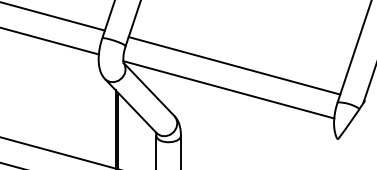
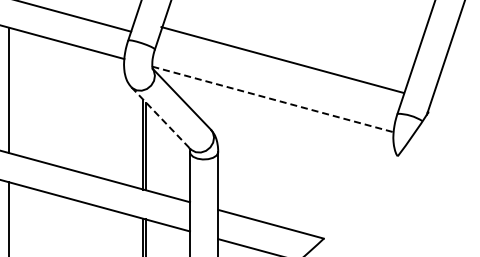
line: (234, 65) -> (282, 59), moved
line: (229, 89) -> (273, 99), solid -> dashed
line: (130, 106) -> (160, 118), solid -> dashed

